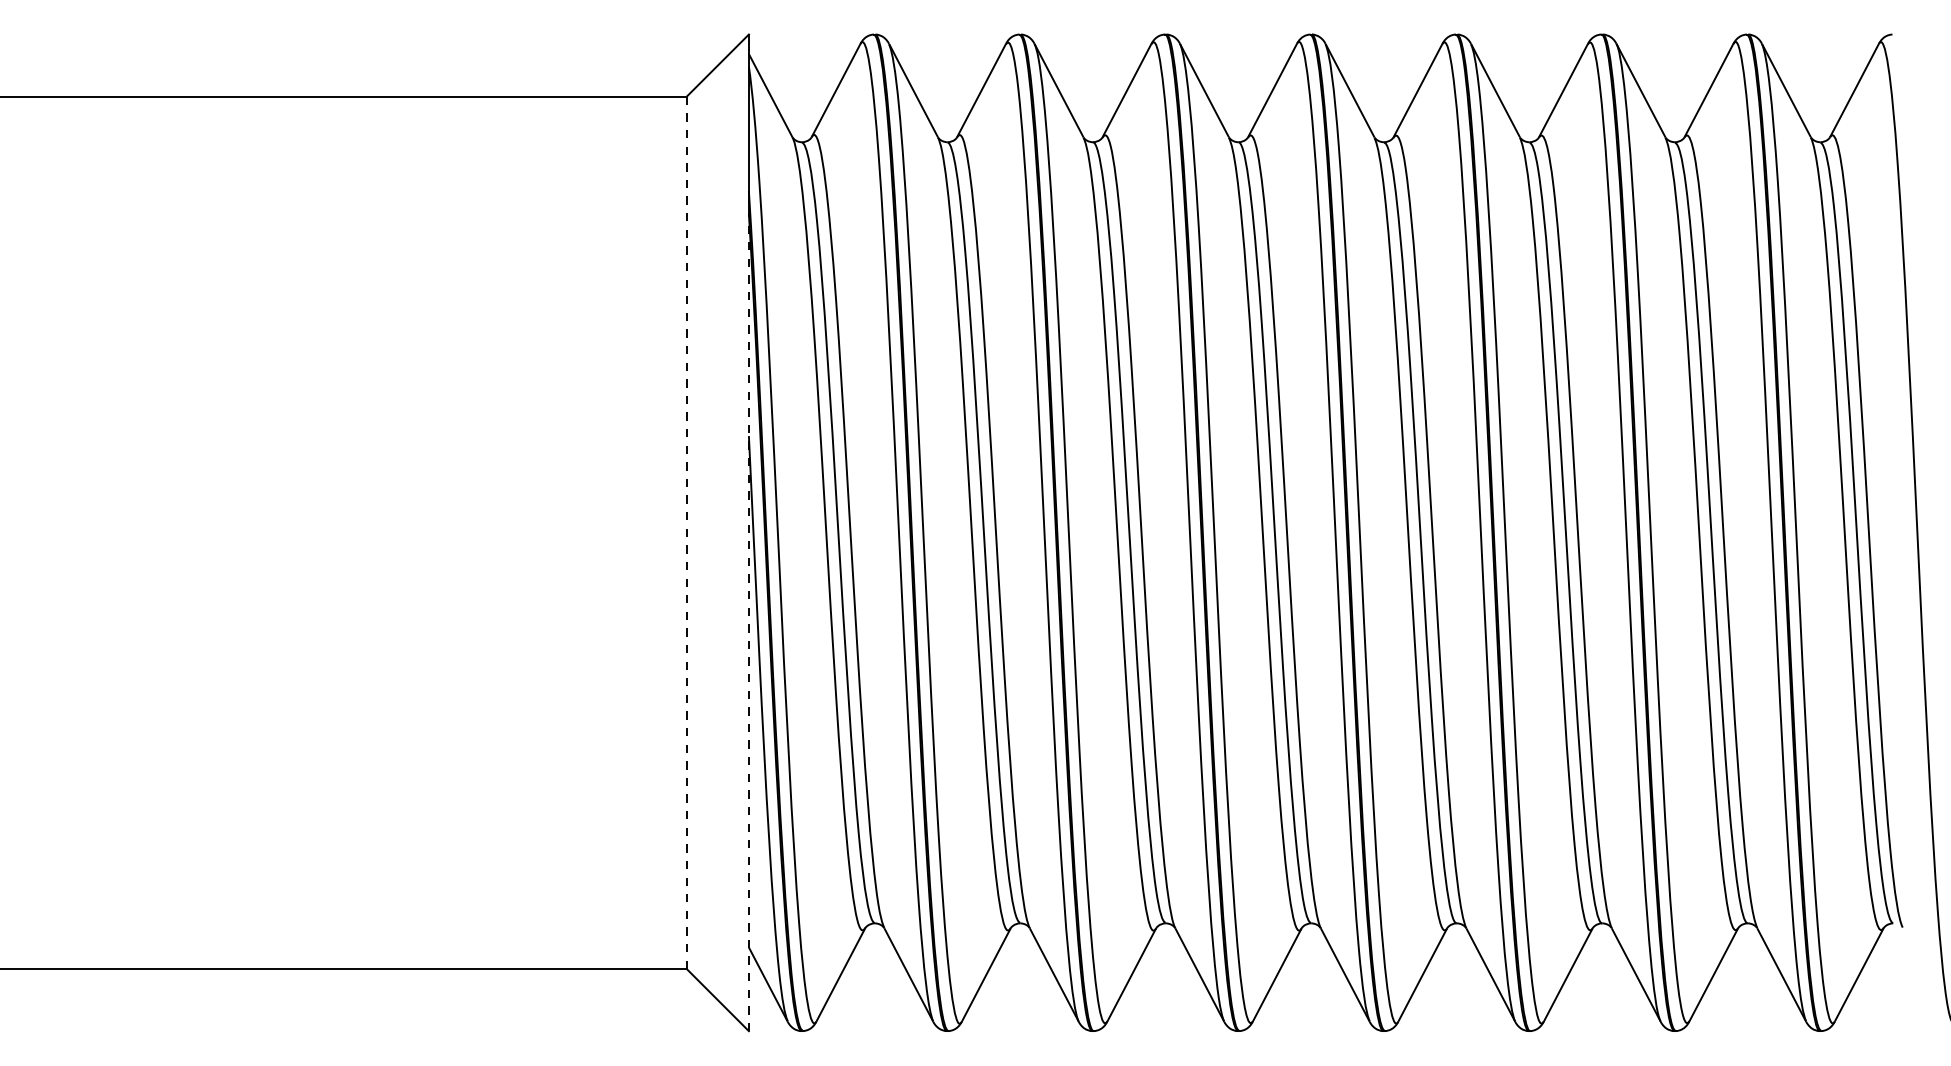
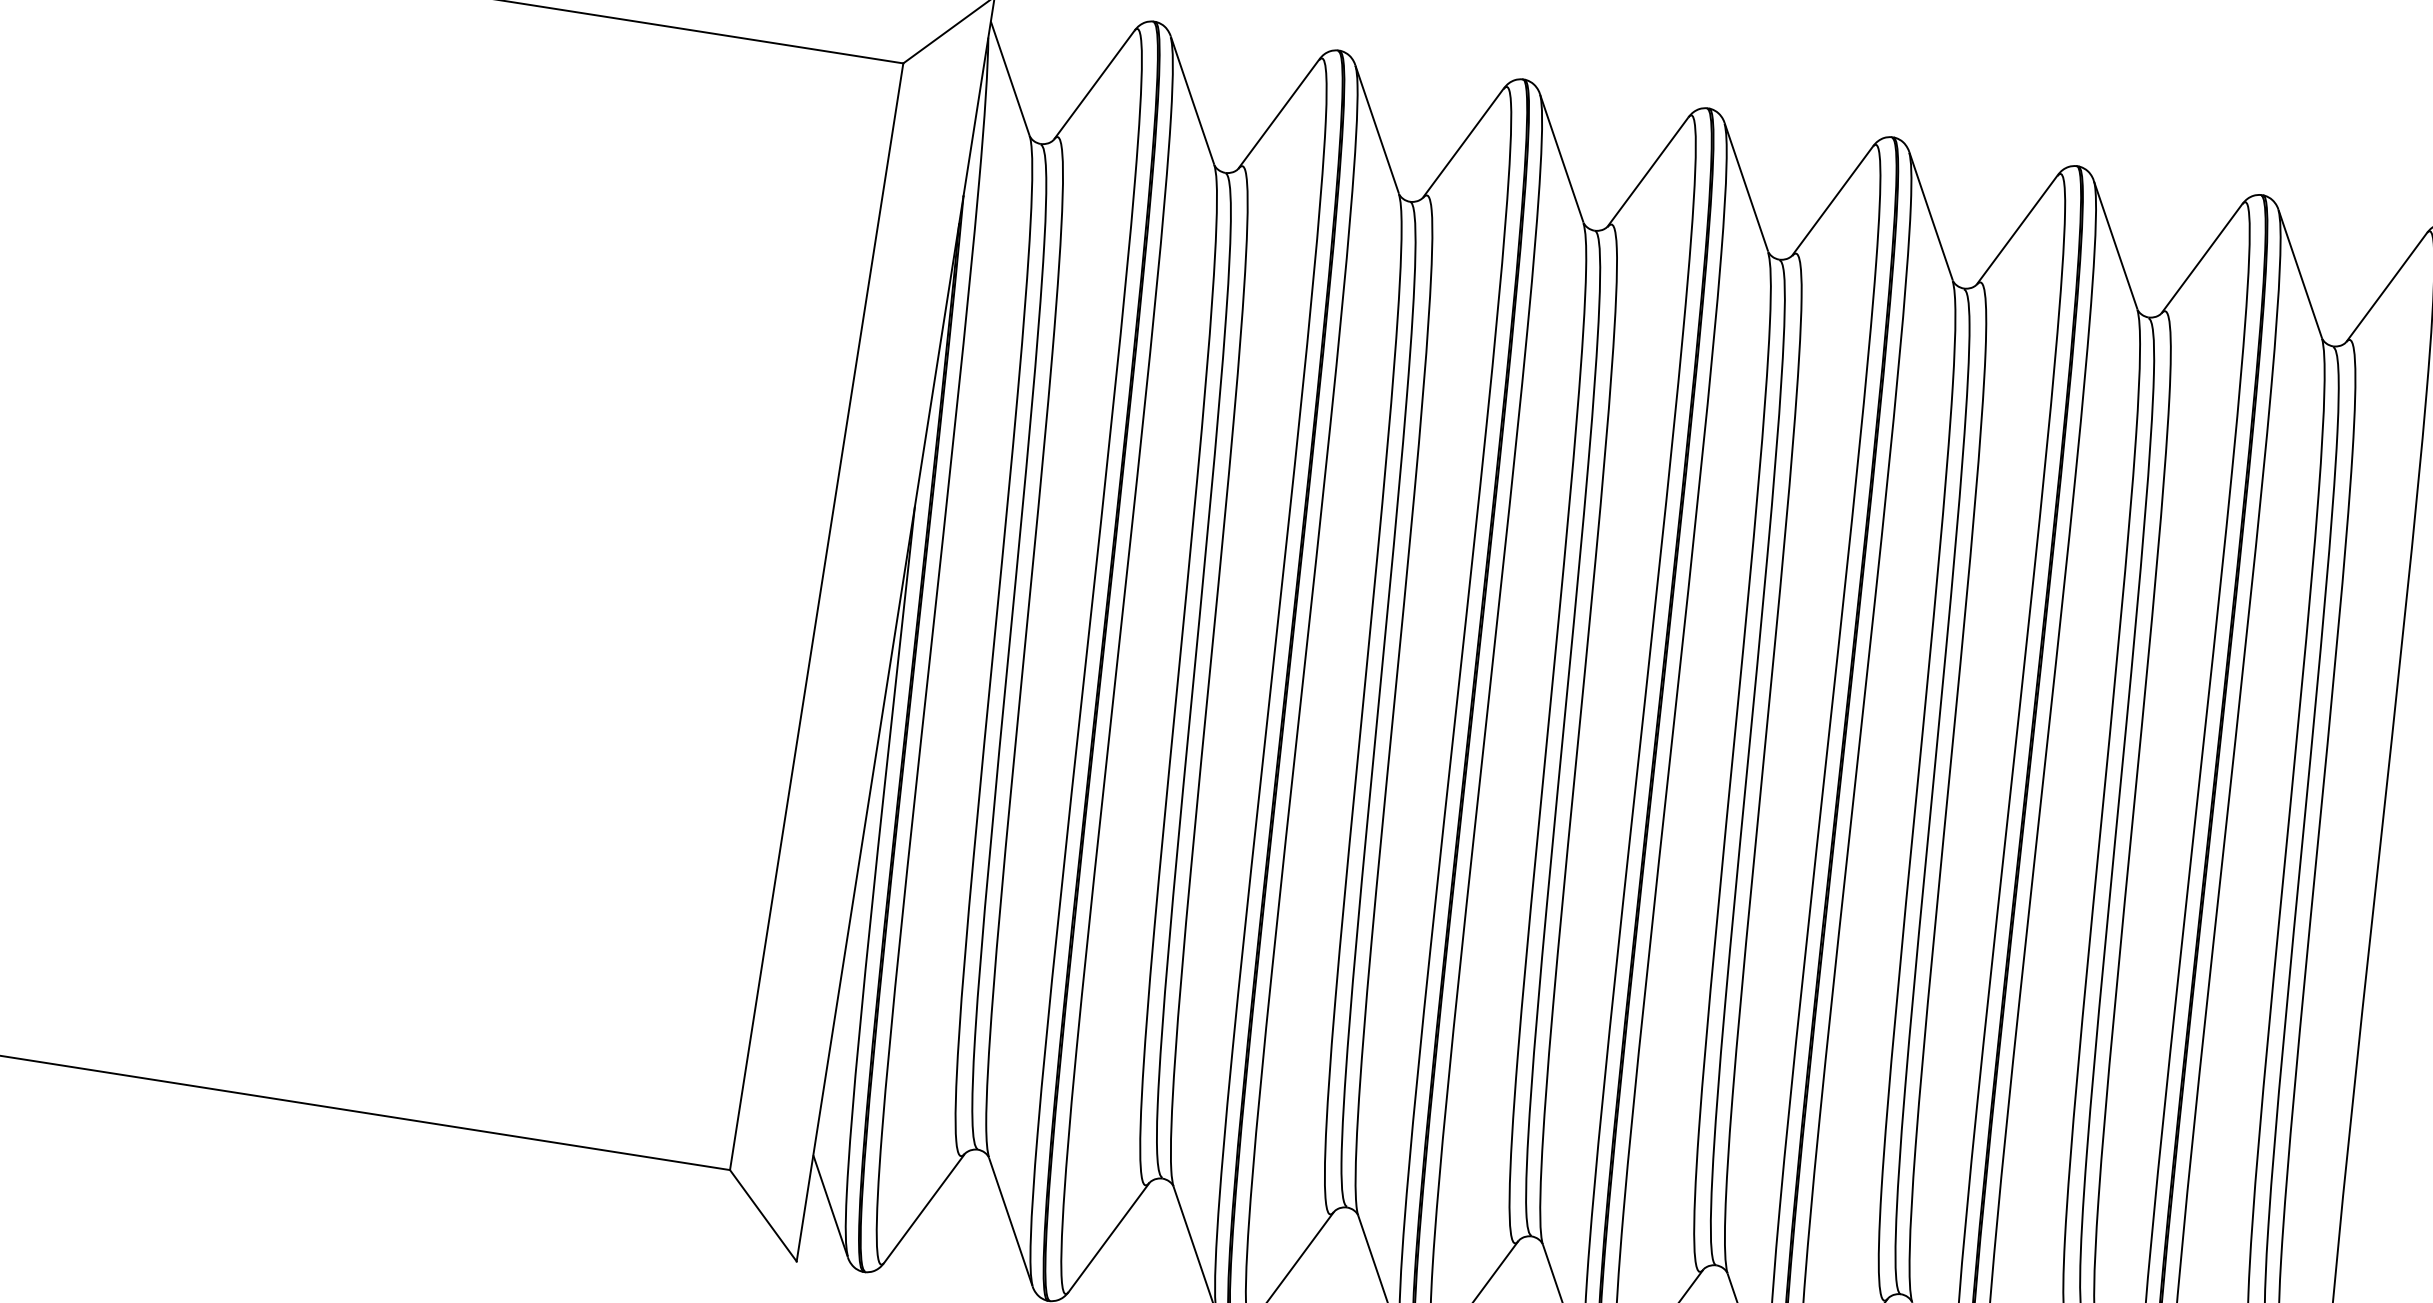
line: (686, 532) -> (816, 616), dashed -> solid
line: (748, 622) -> (877, 742), dashed -> solid

